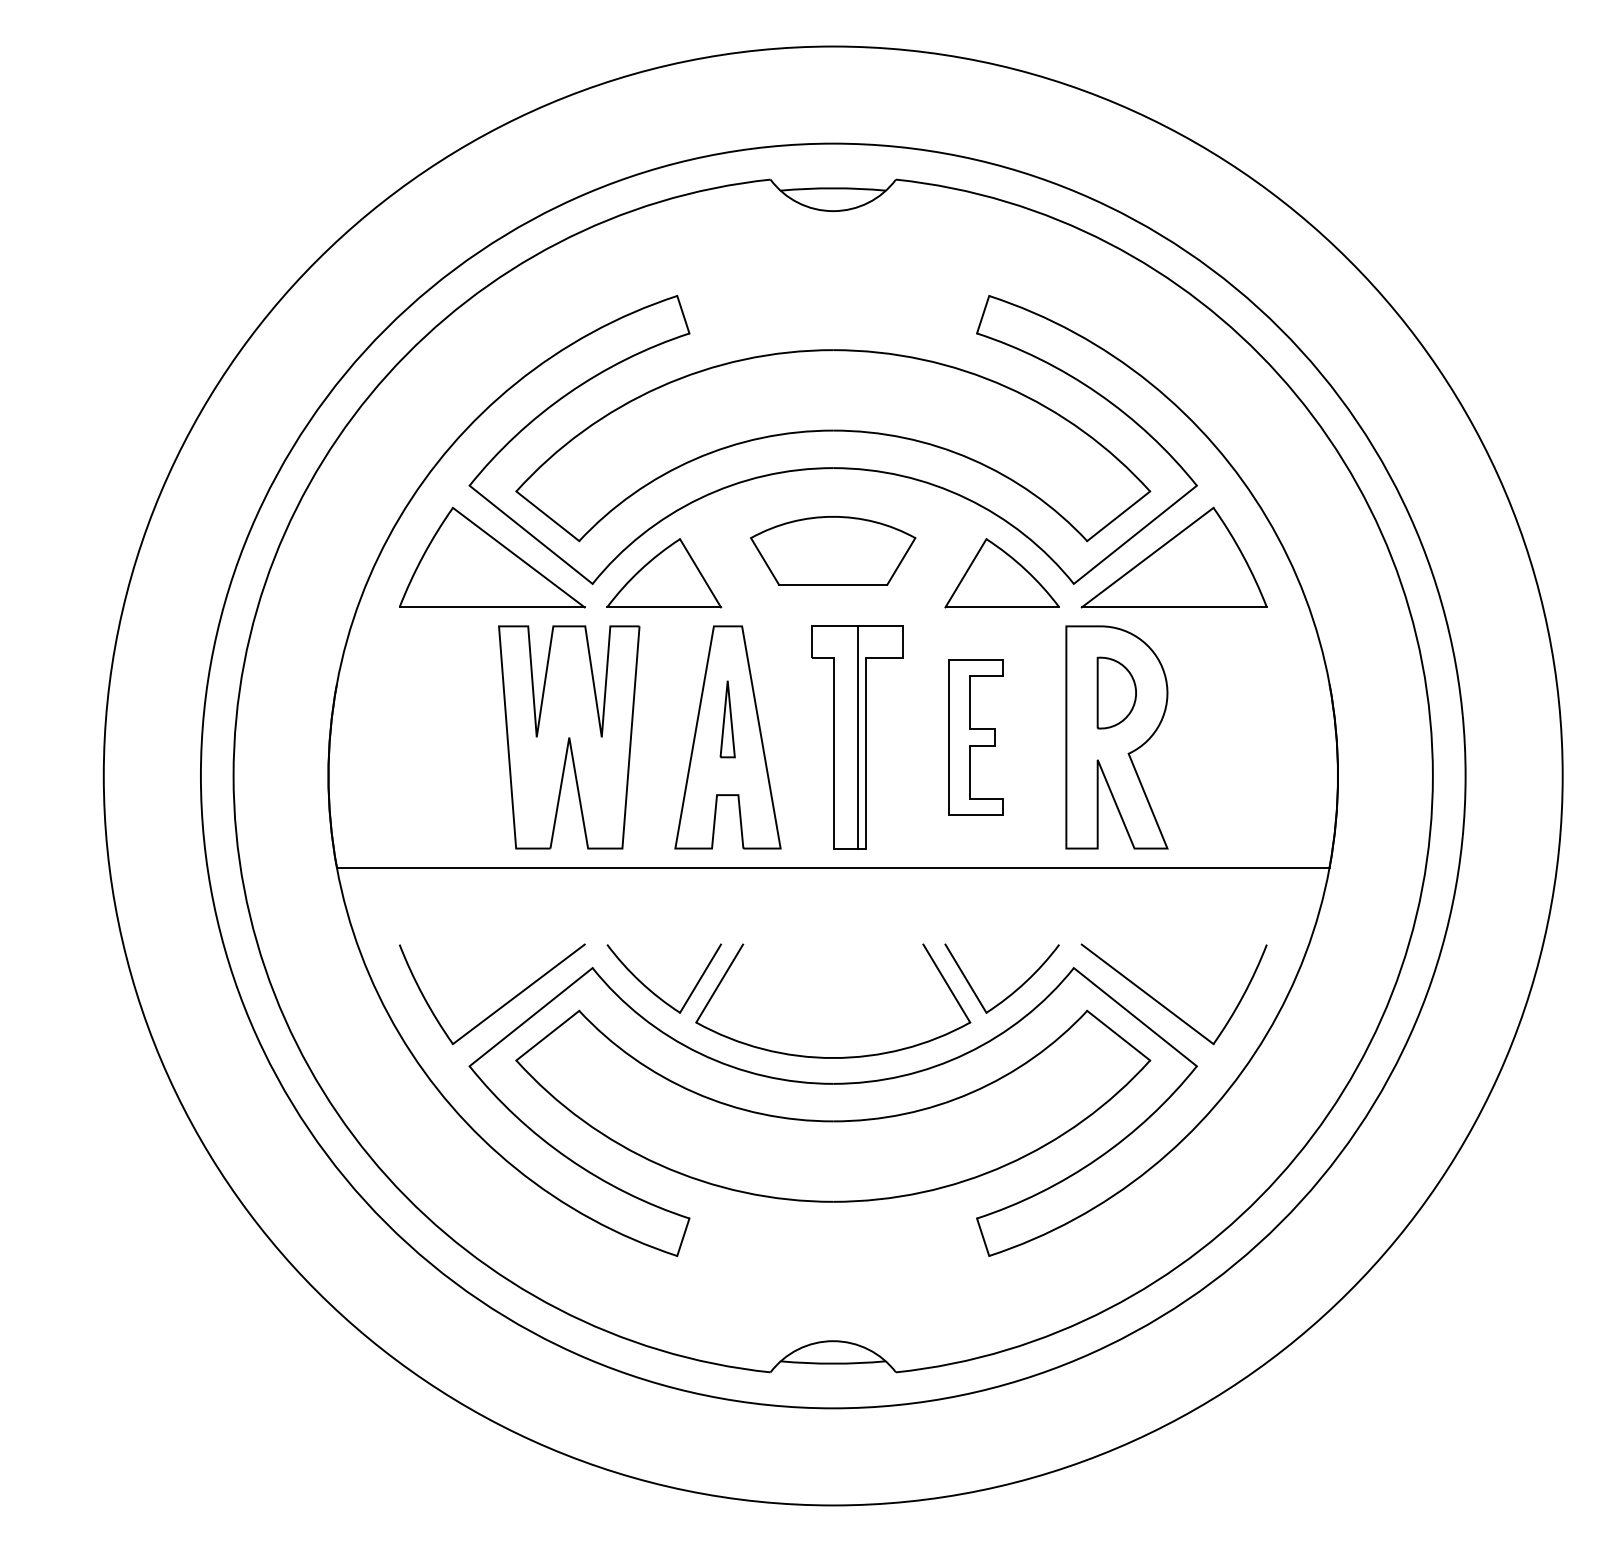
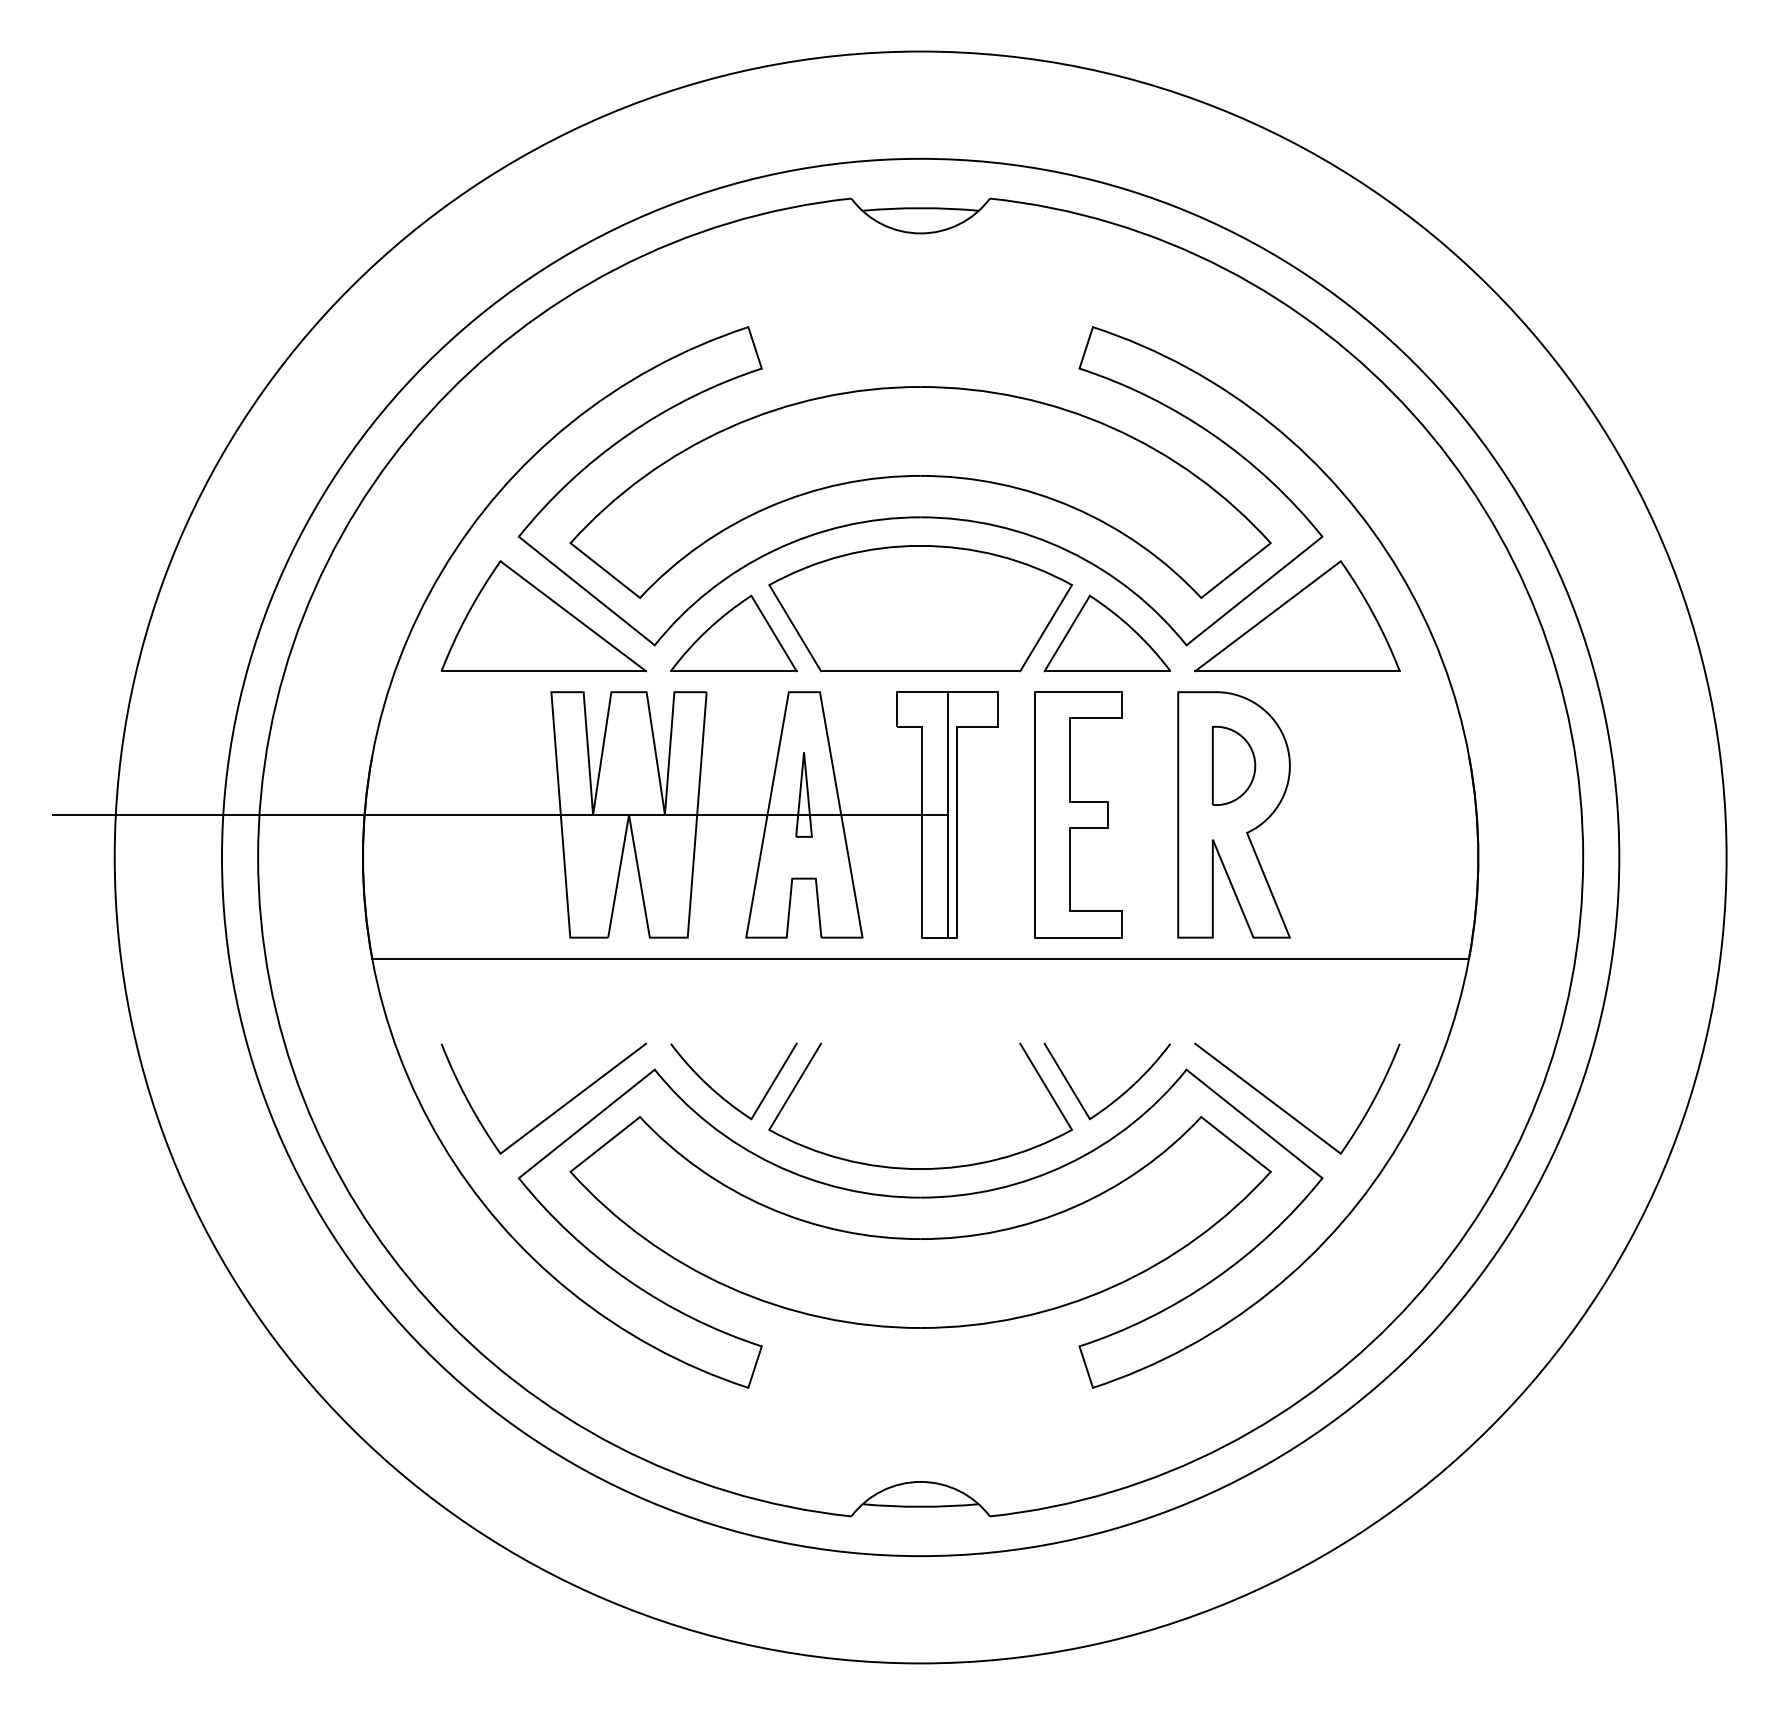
part: (833, 550) -> (920, 608), size x1.67
line: (452, 737) -> (500, 814), added
part: (976, 737) -> (1078, 814), size x1.43

